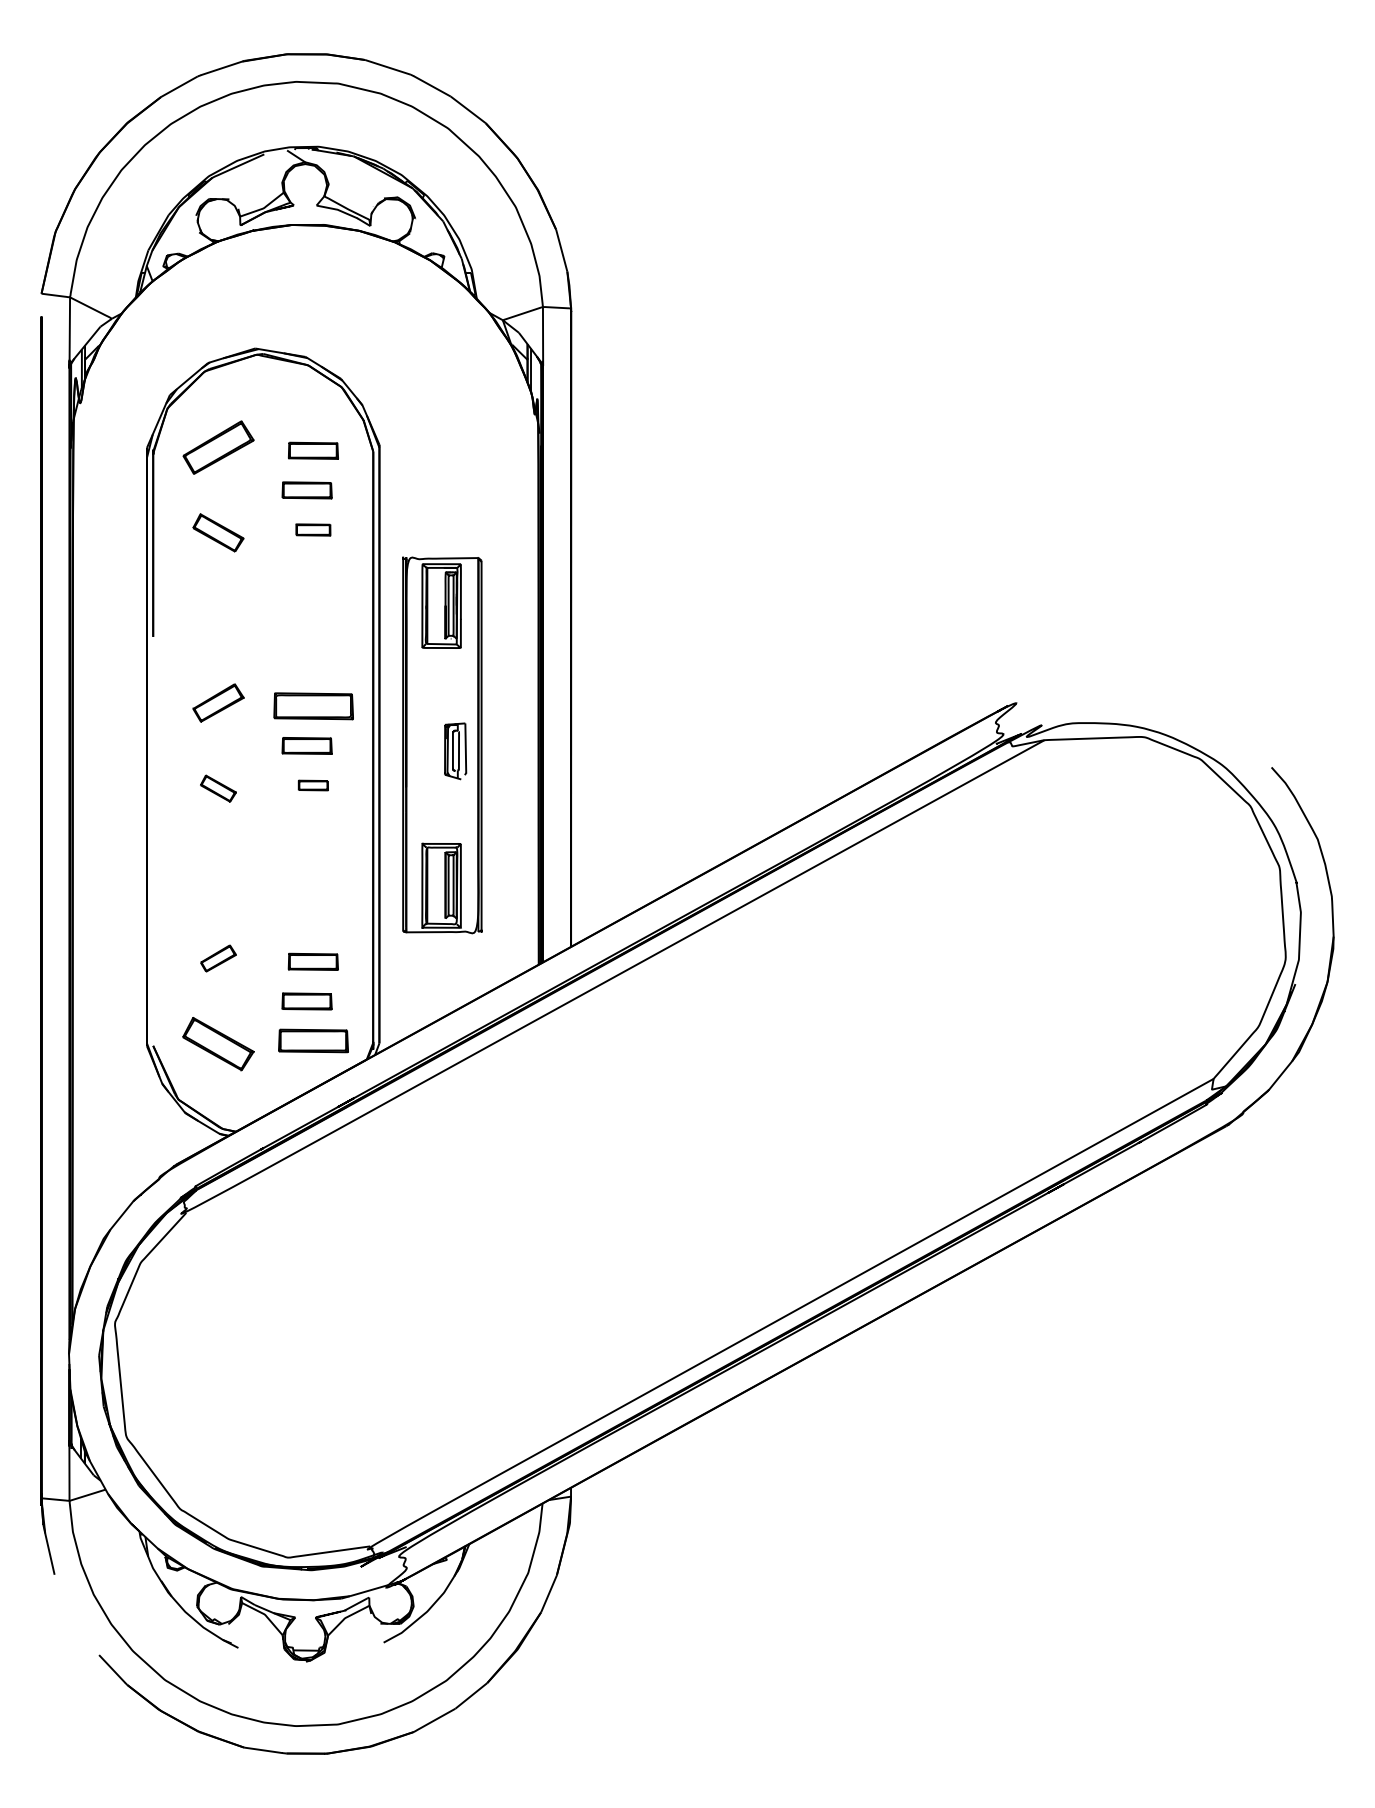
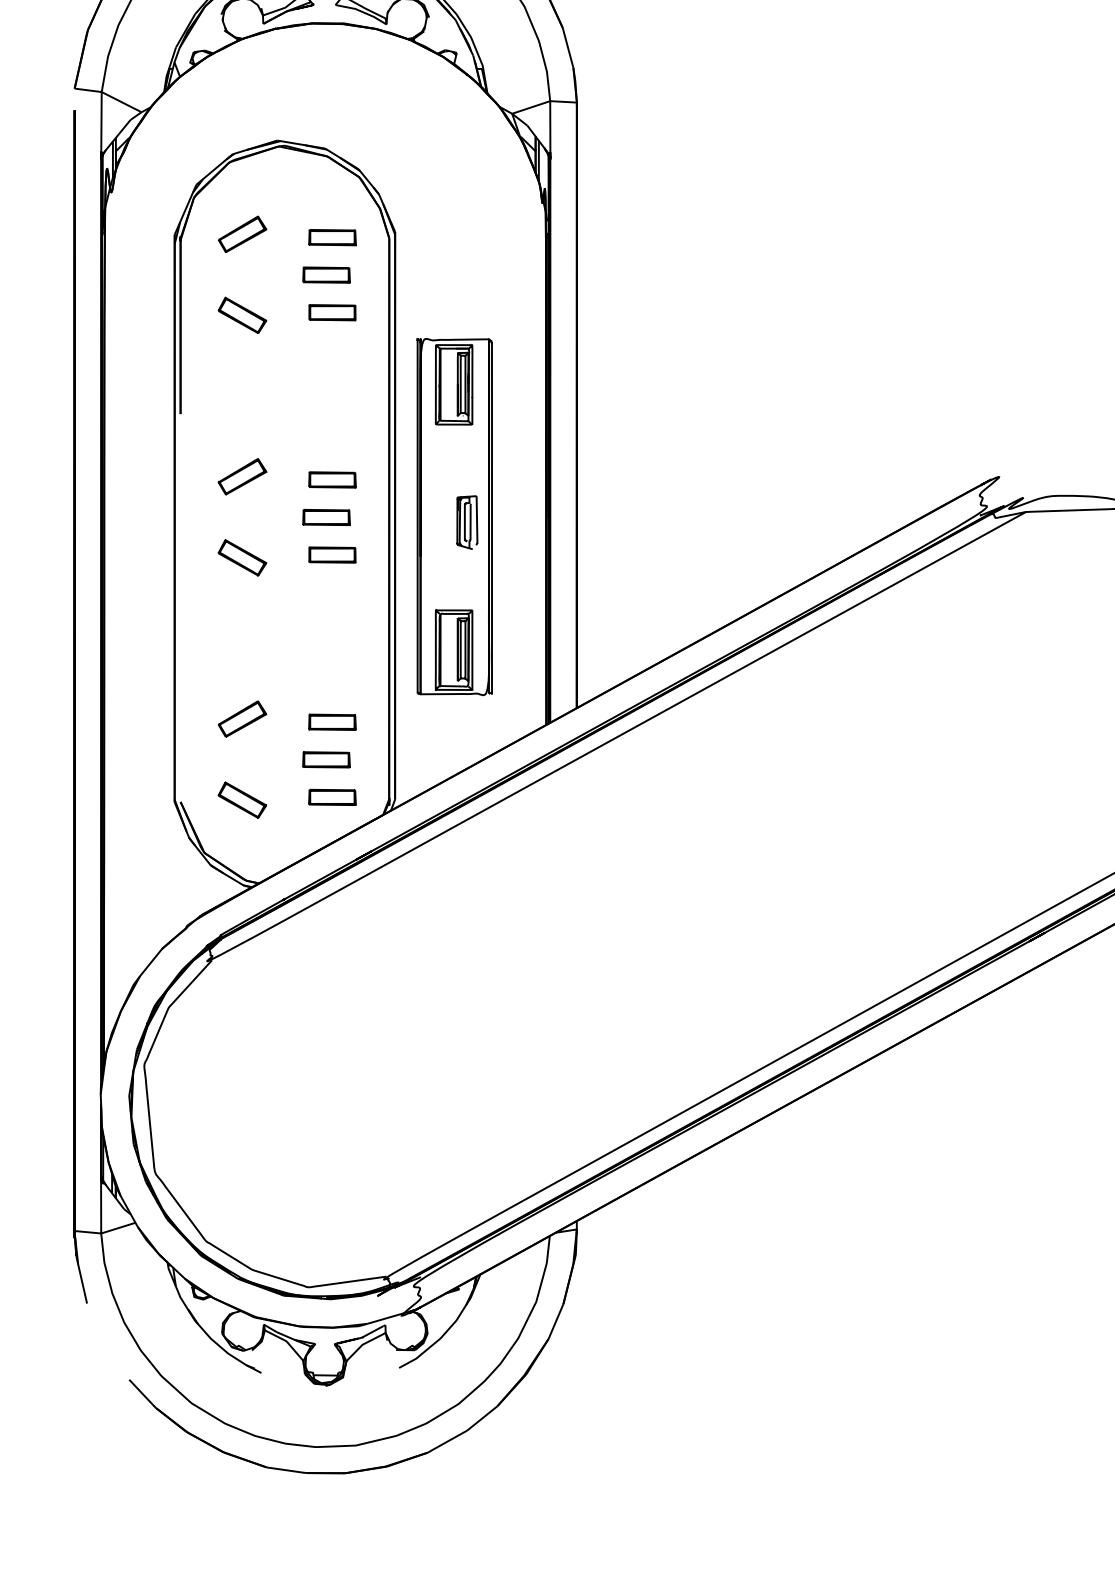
part: (218, 446) -> (242, 233), size x0.71
part: (313, 529) -> (332, 312), size x1.43
part: (312, 706) -> (331, 480), size x0.62
part: (313, 785) -> (332, 555), size x1.67
part: (218, 788) -> (242, 557), size x1.43
part: (218, 958) -> (242, 719), size x1.43
part: (312, 1041) -> (331, 797), size x0.71
part: (218, 1043) -> (242, 799), size x0.71

